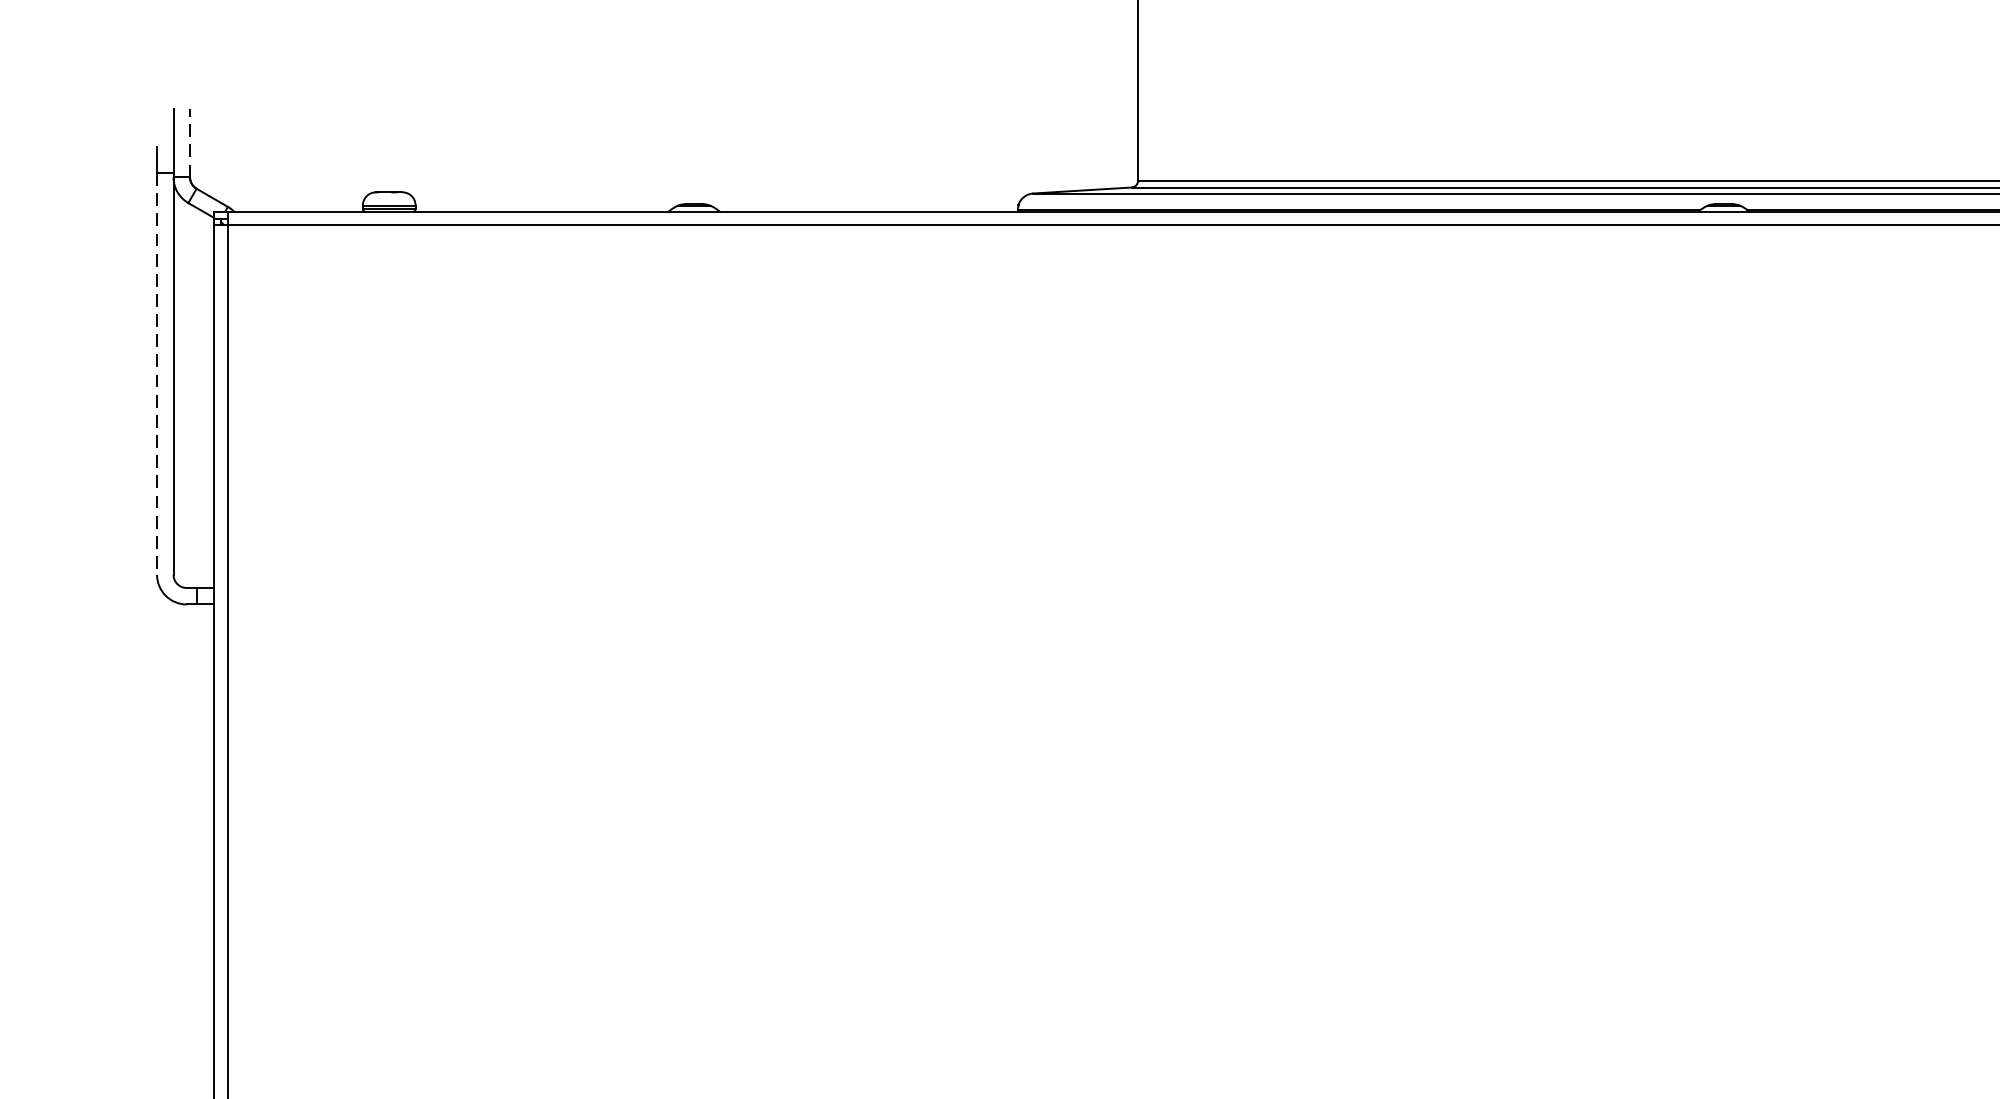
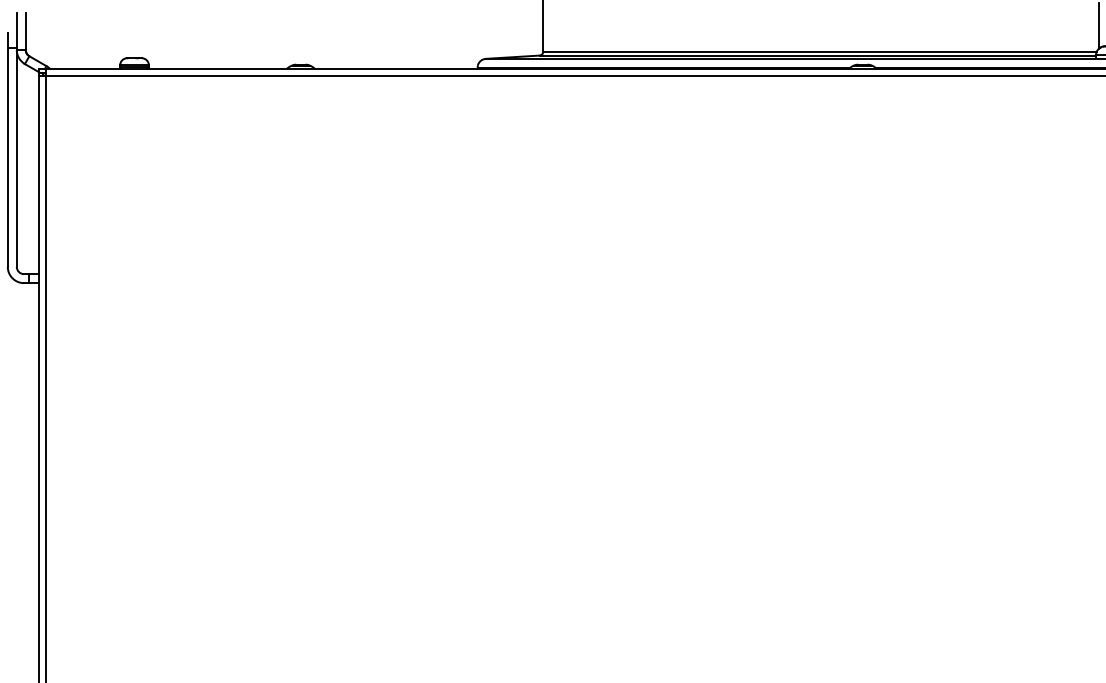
line: (189, 143) -> (25, 31), dashed -> solid
line: (156, 374) -> (7, 157), dashed -> solid

